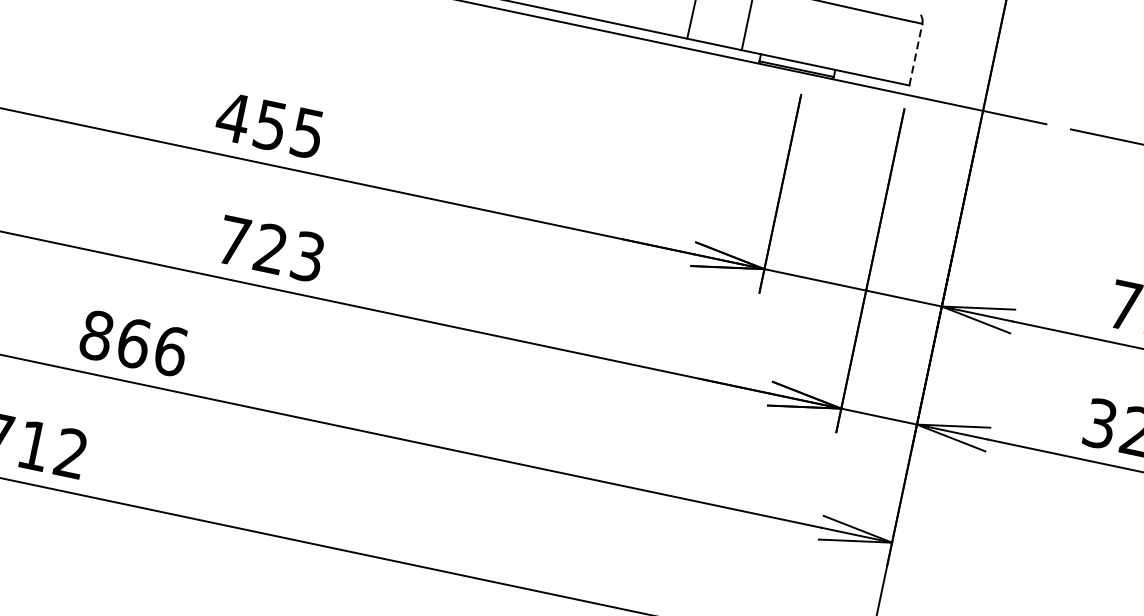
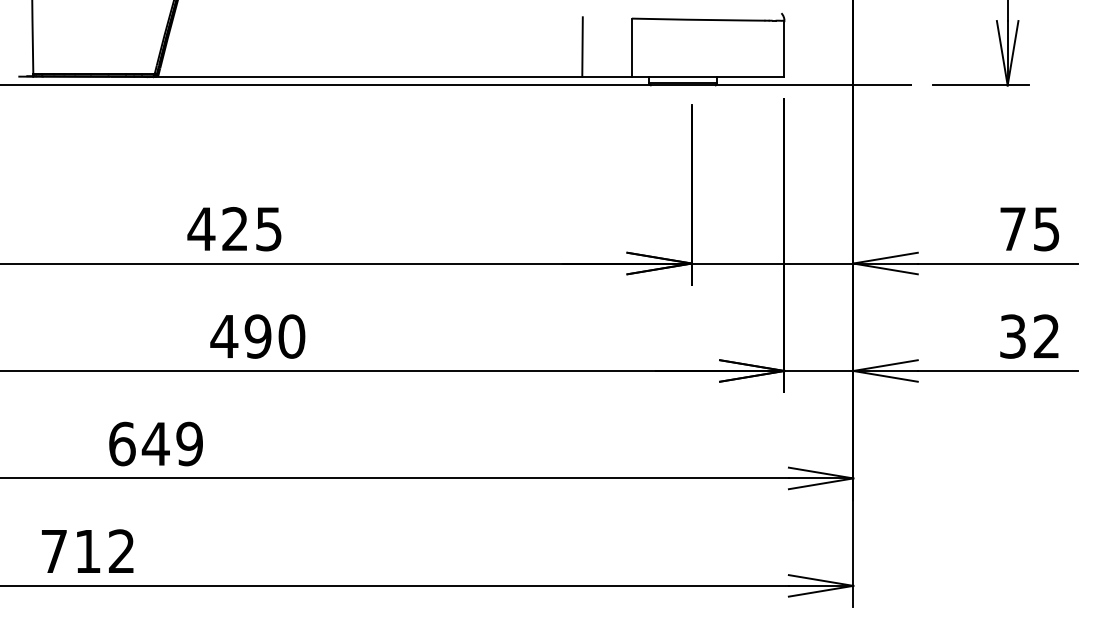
line: (915, 54) -> (784, 48), dashed -> solid
text: (269, 125) -> (234, 229), 455 -> 425
text: (270, 248) -> (257, 336), 723 -> 490
text: (134, 342) -> (156, 443), 866 -> 649

